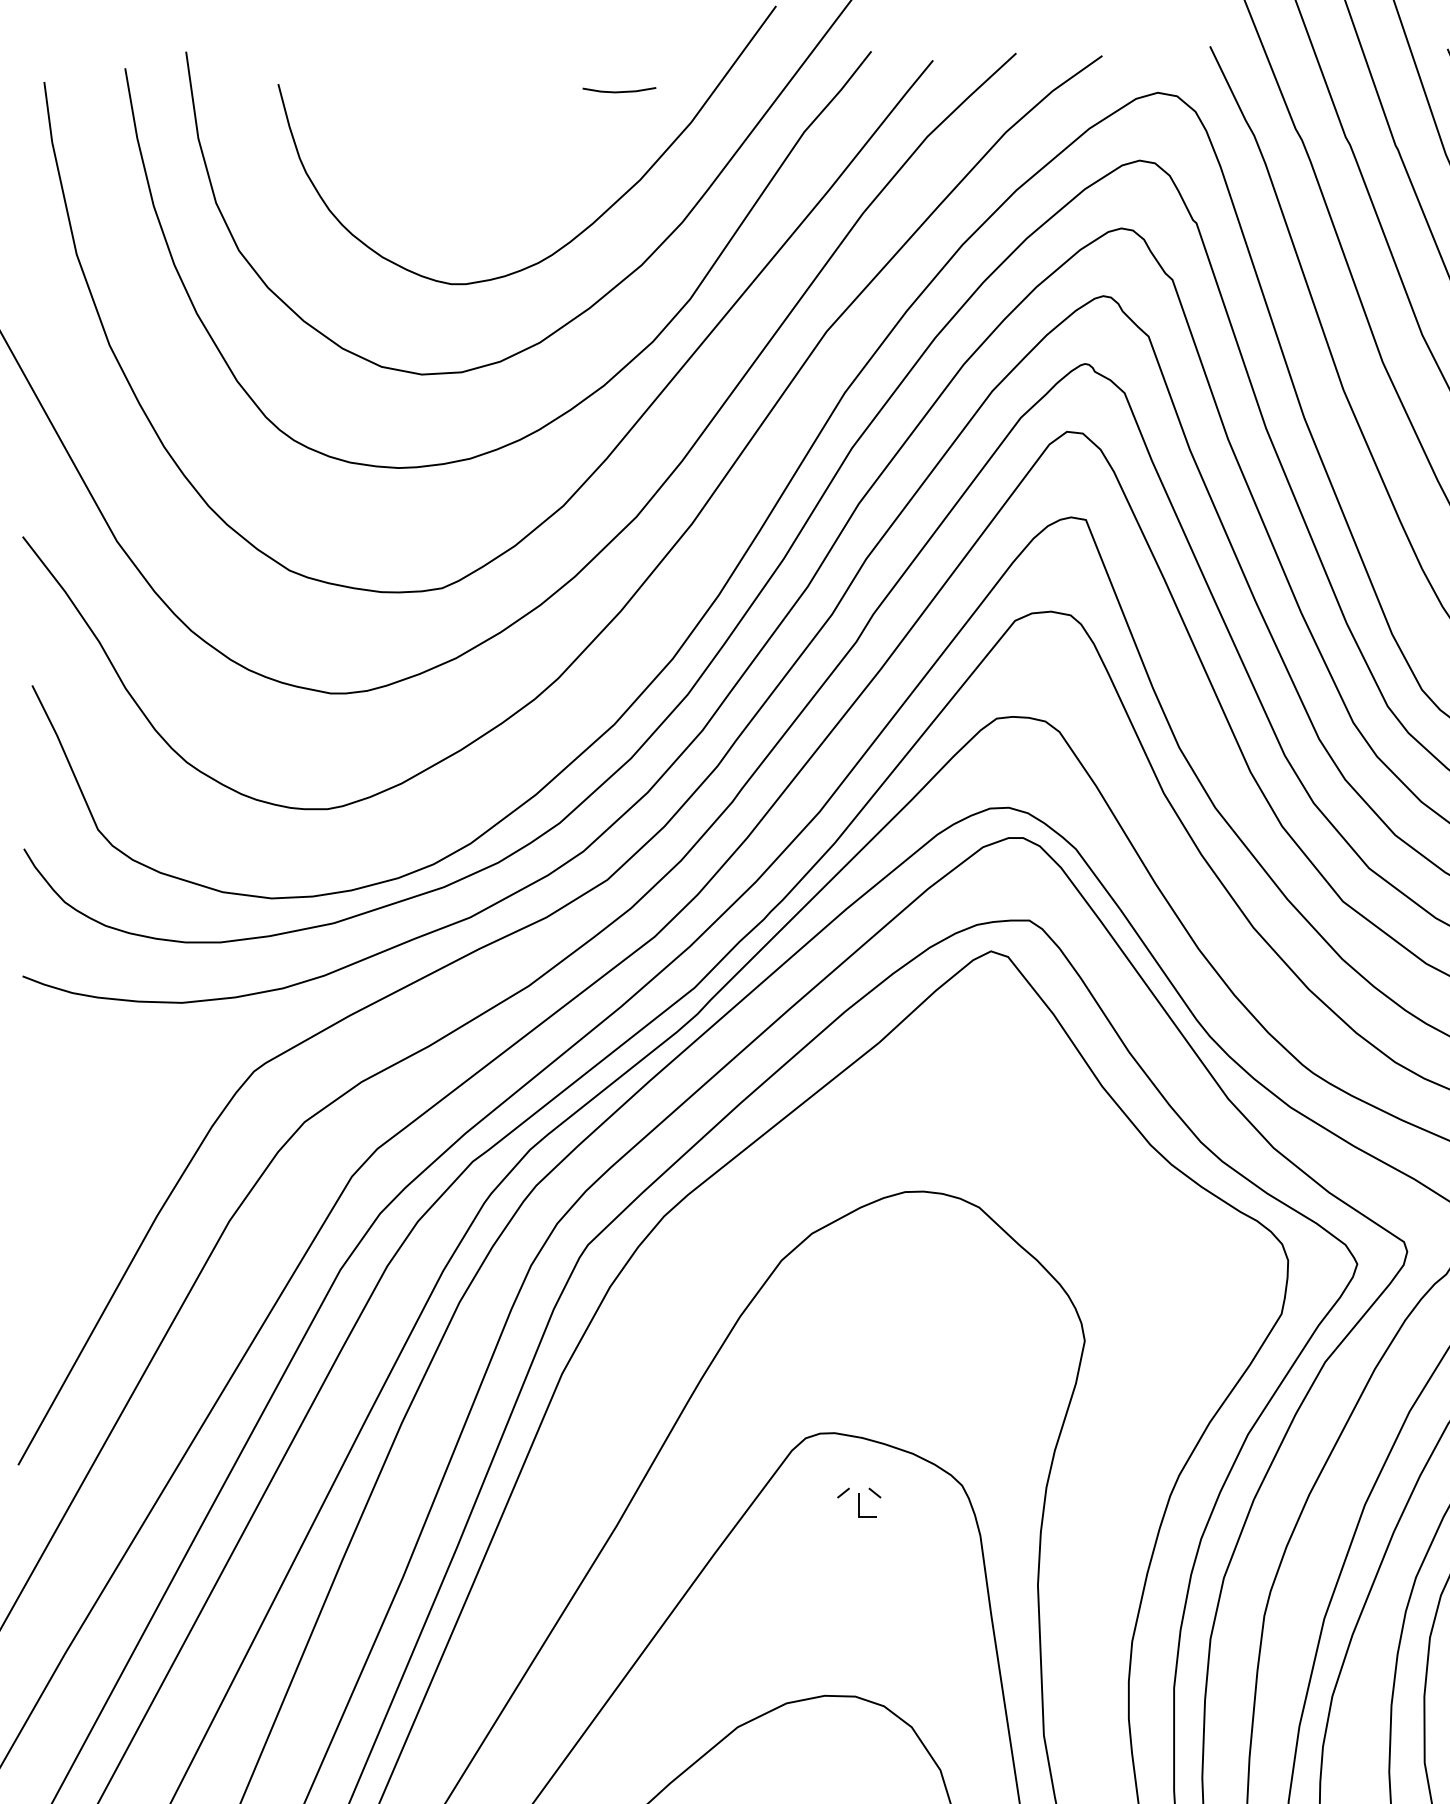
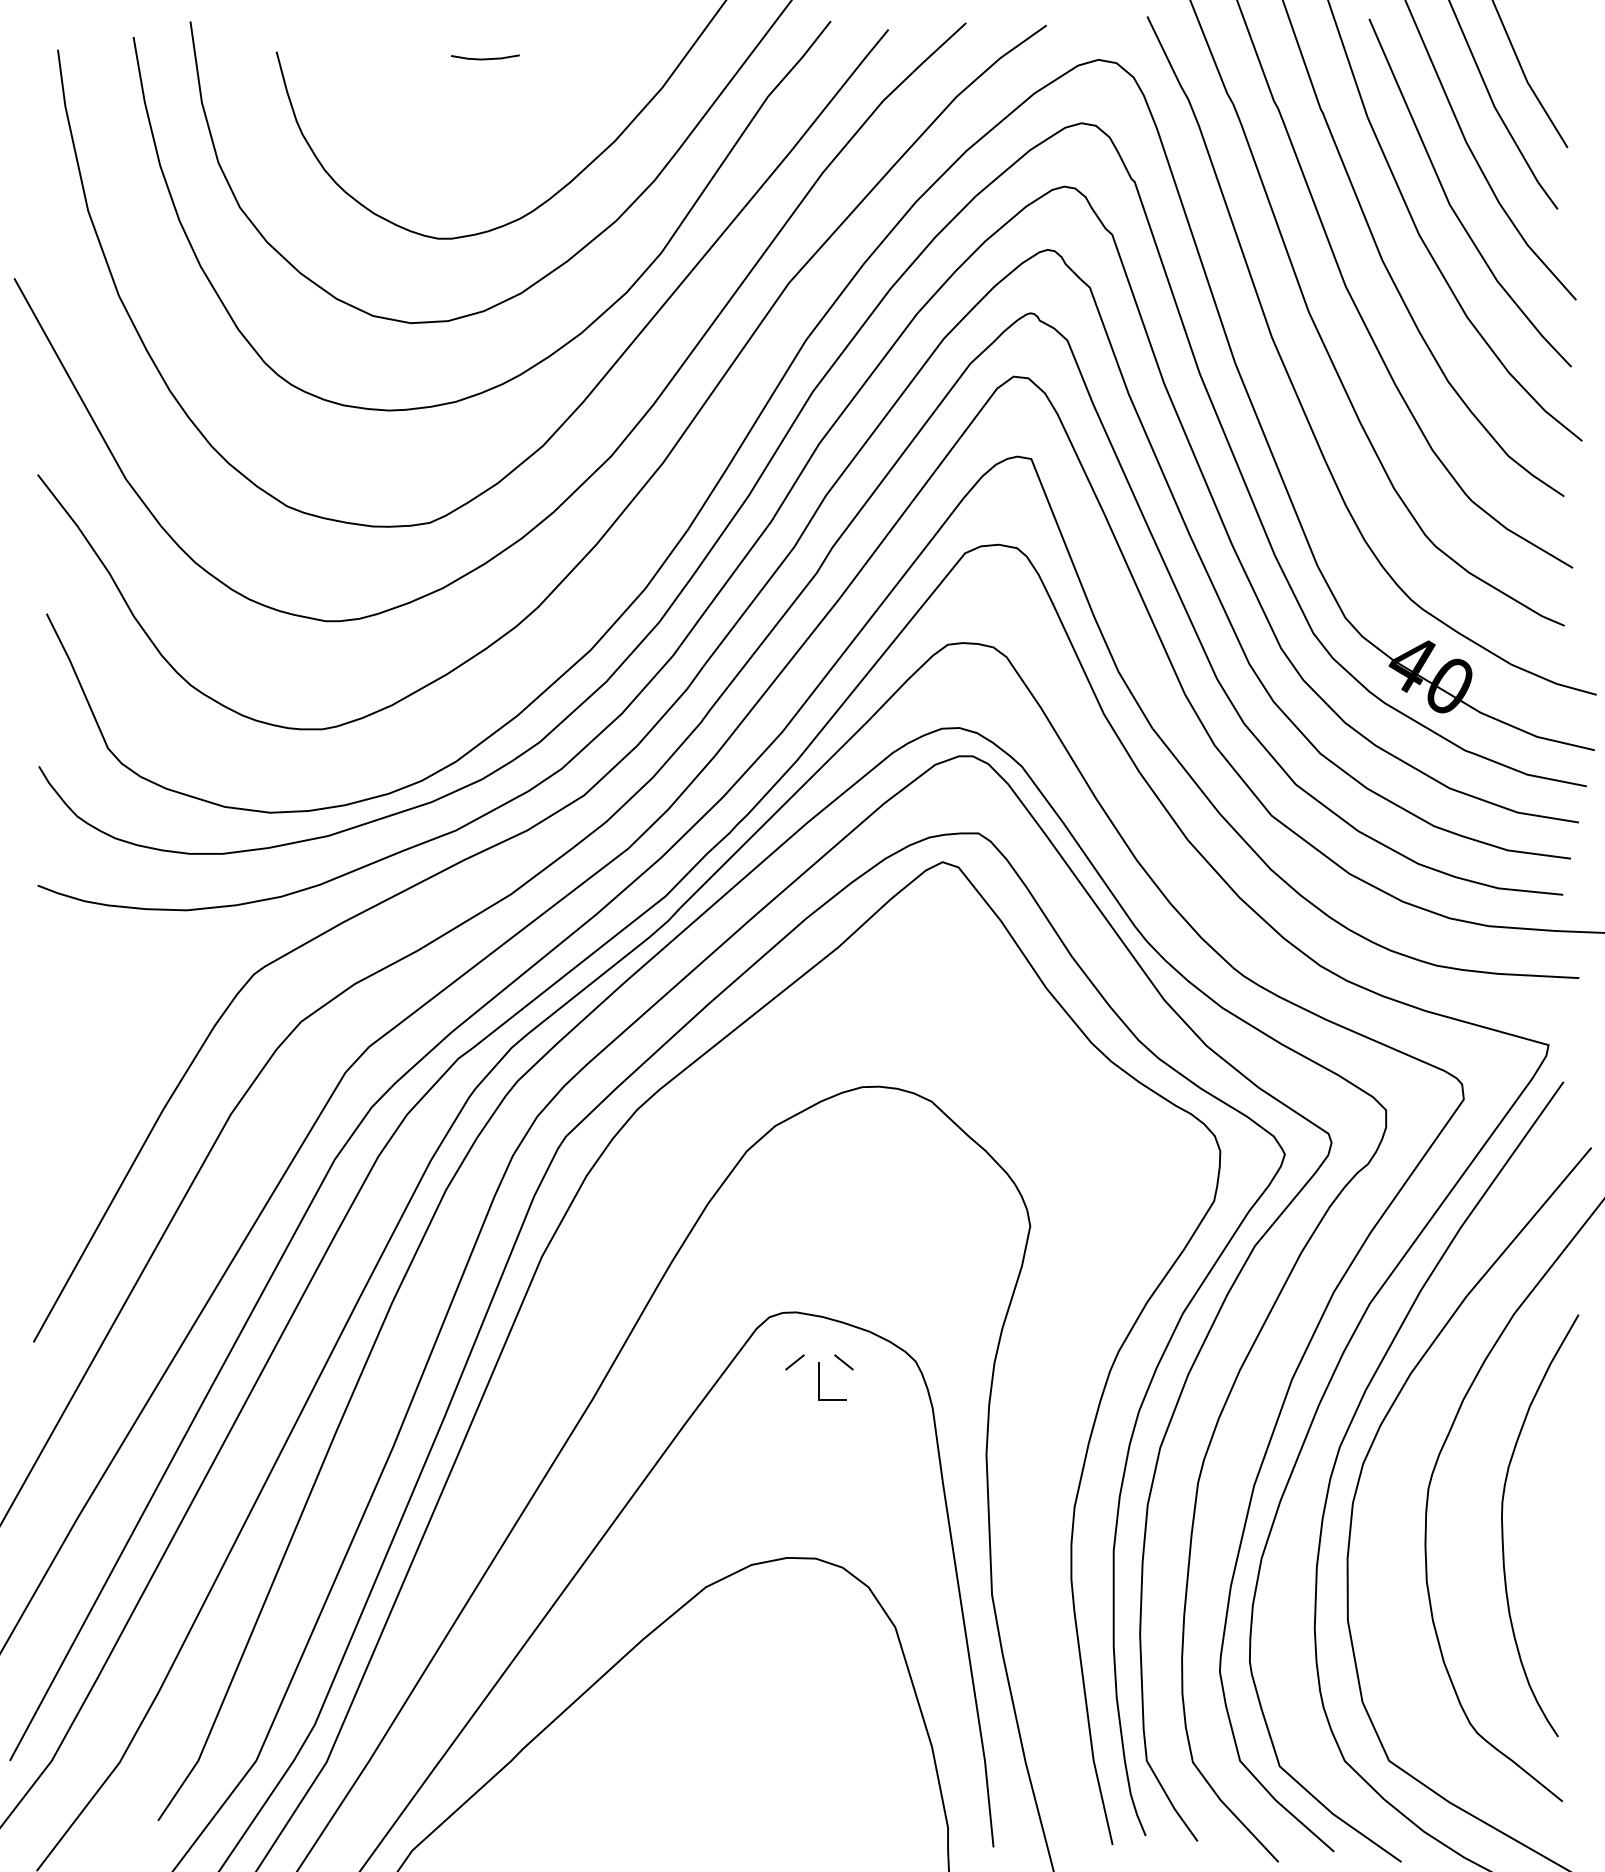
line: (619, 91) -> (485, 58), moved
part: (859, 1502) -> (819, 1377), size x1.67

